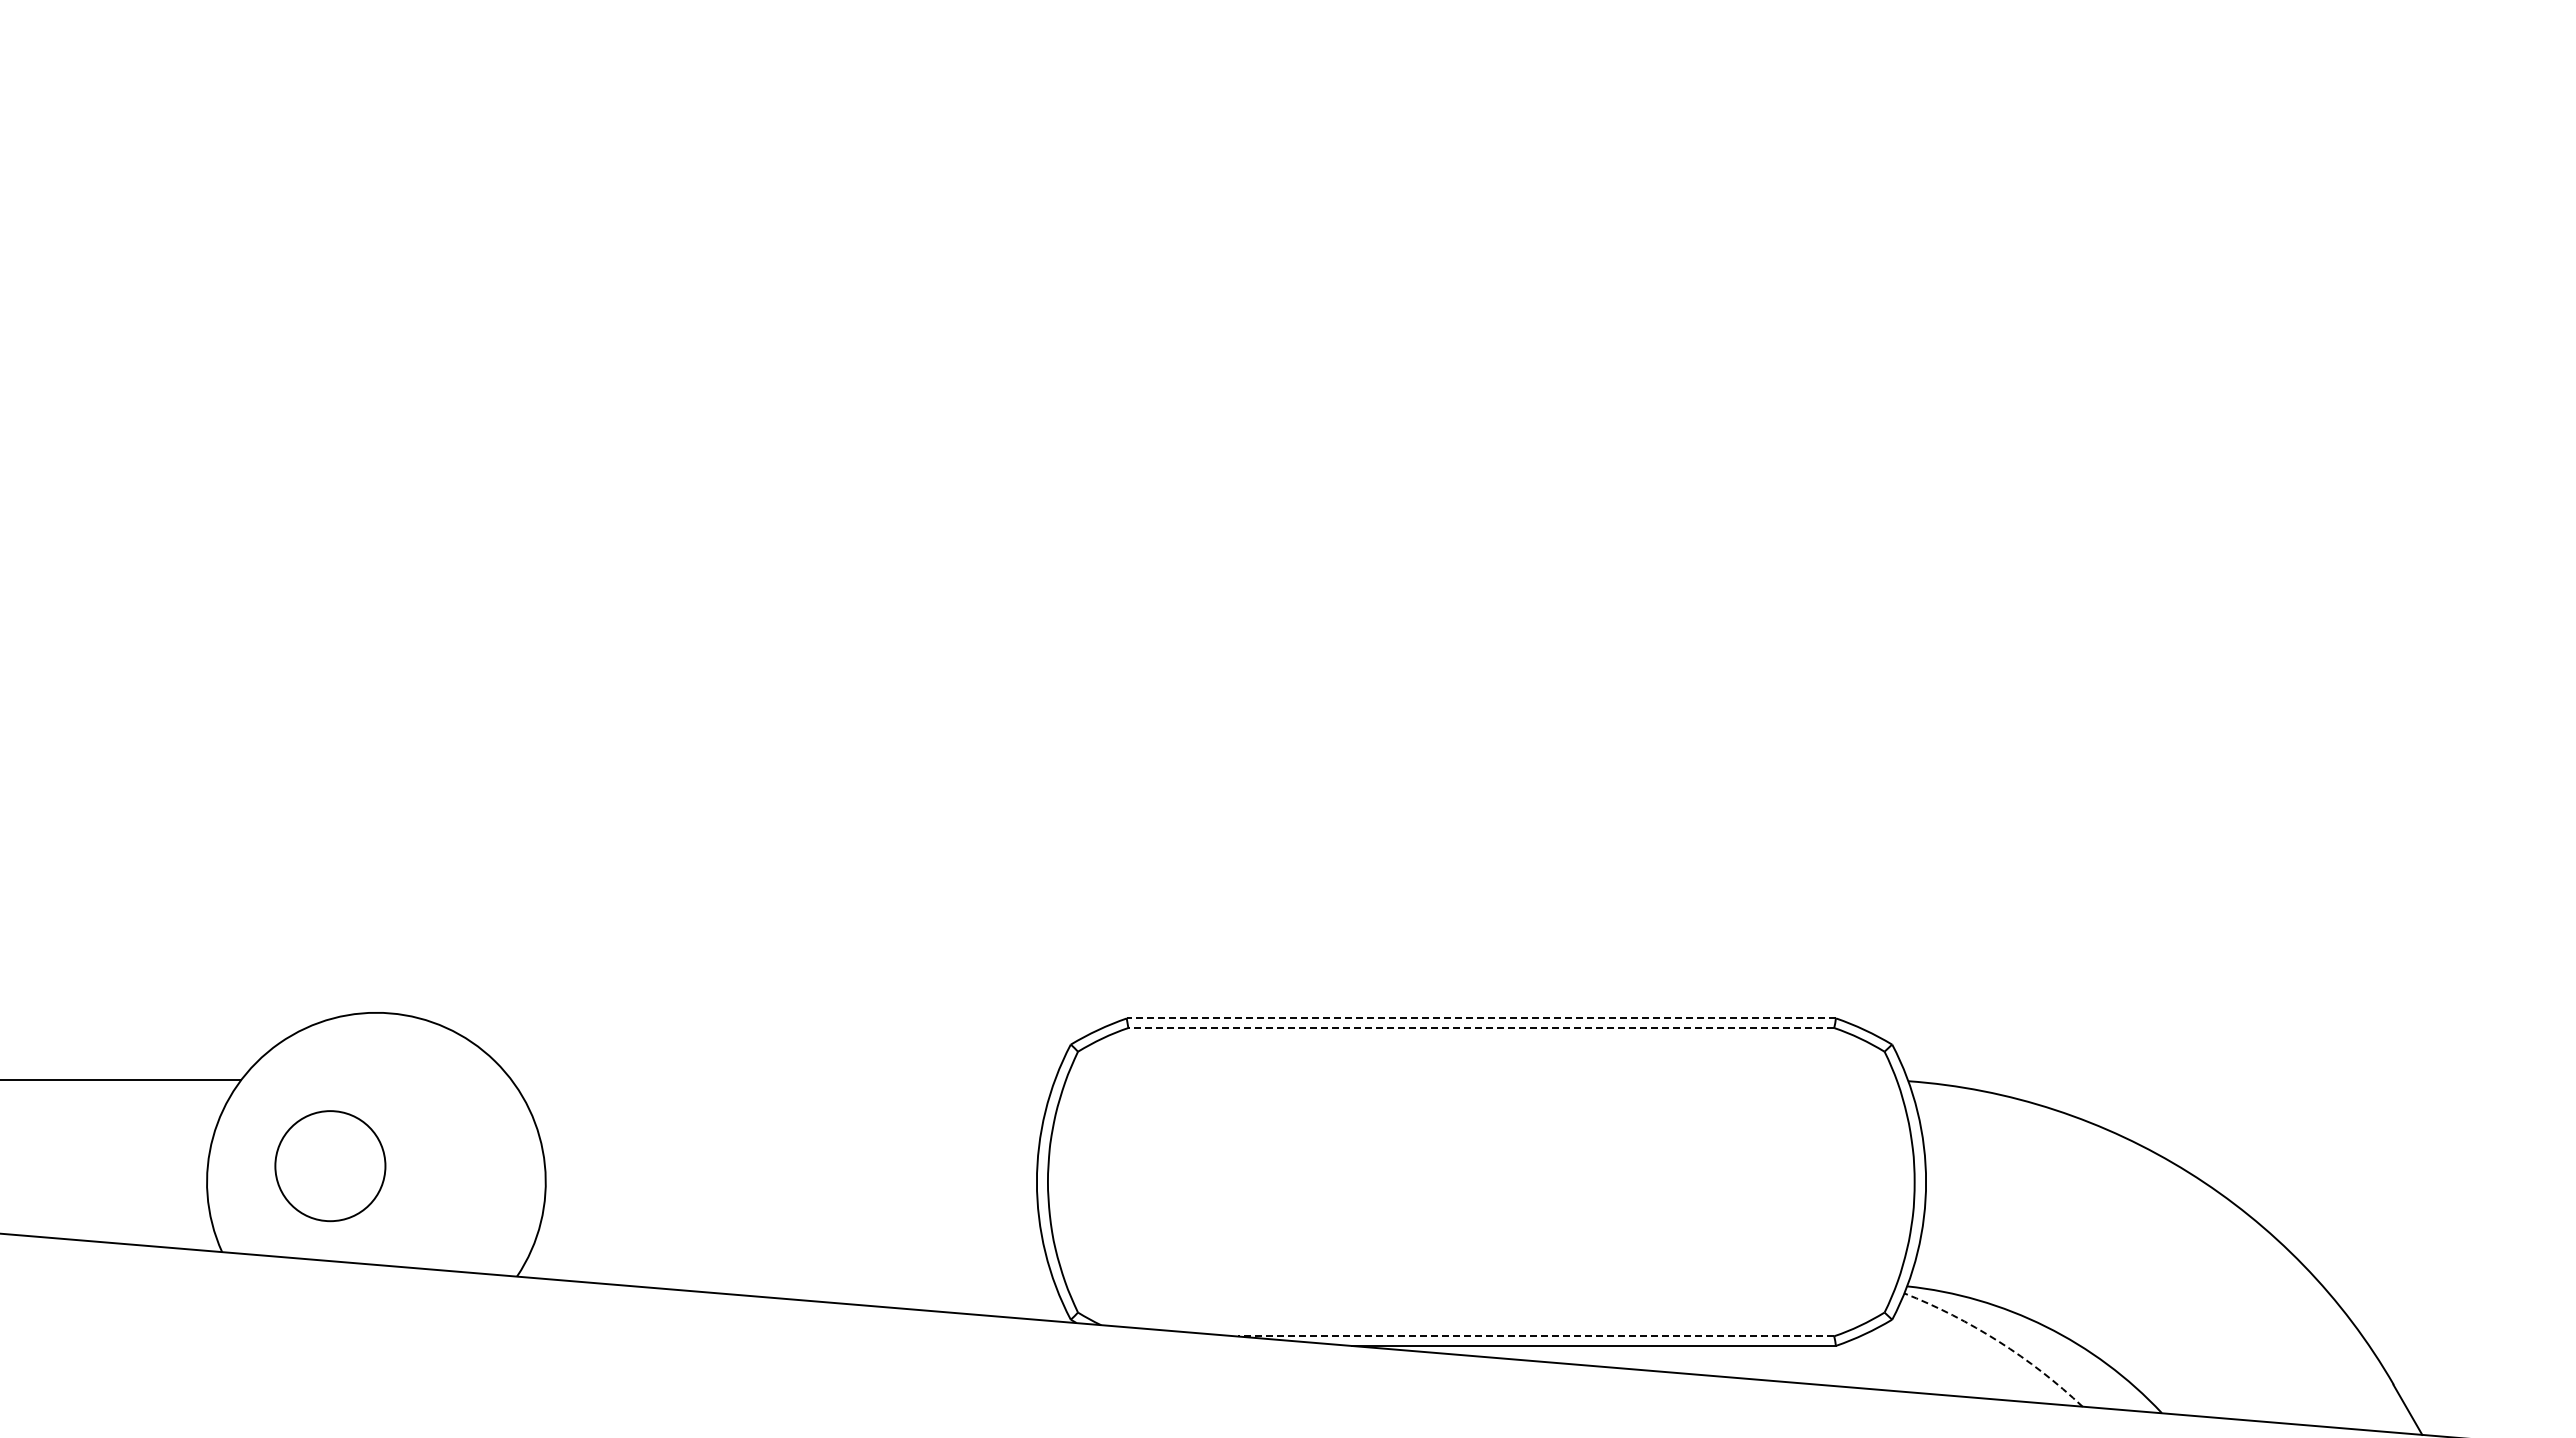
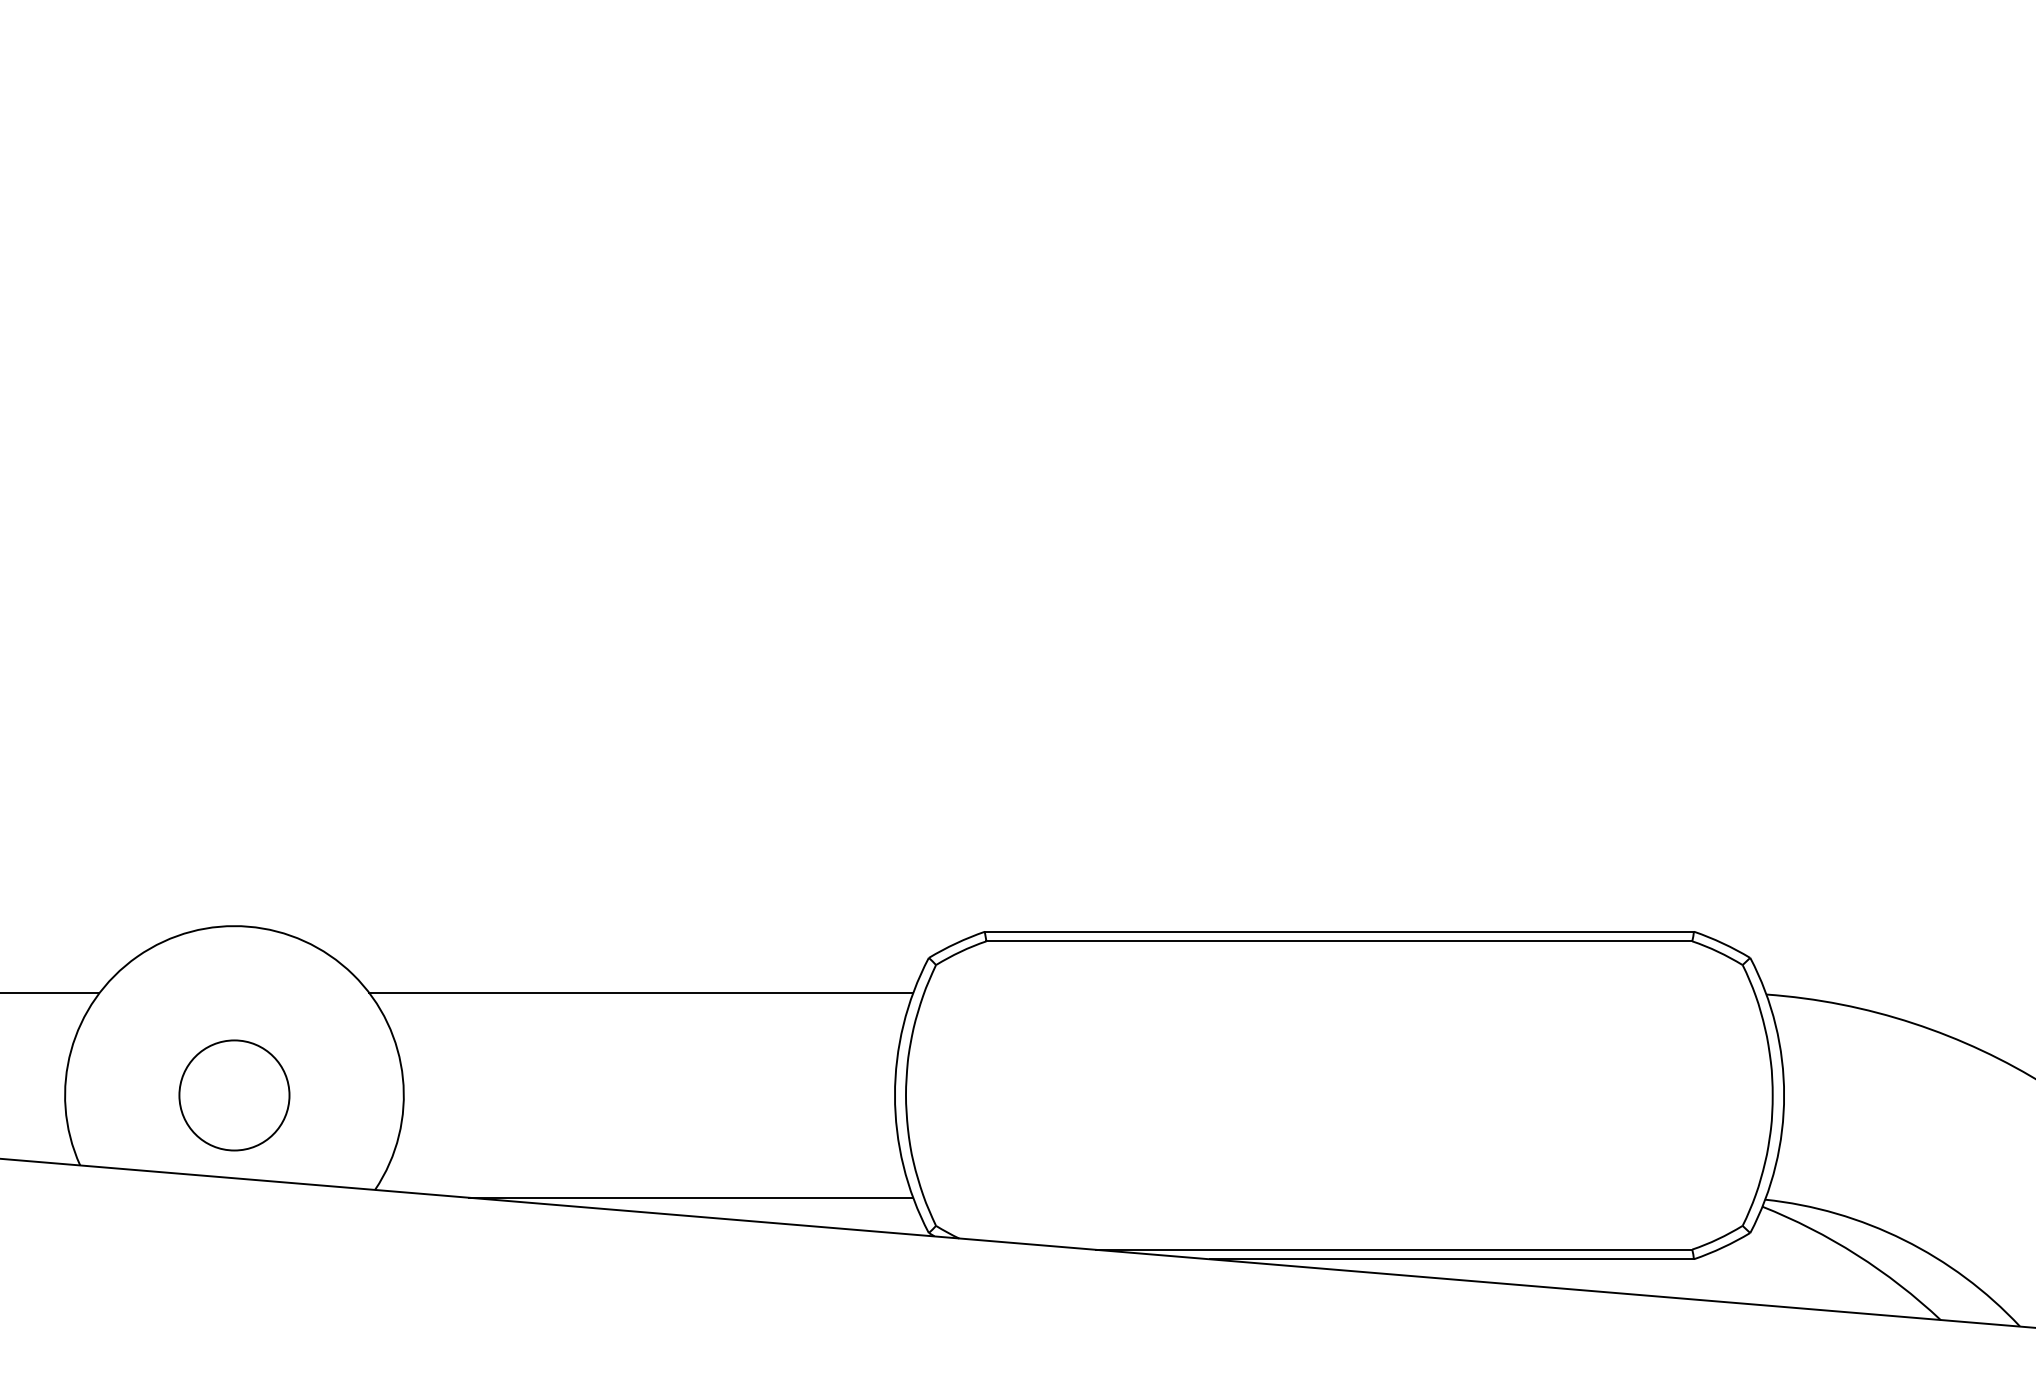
line: (1481, 1018) -> (1339, 931), dashed -> solid
line: (1481, 1028) -> (1339, 941), dashed -> solid
line: (783, 1080) -> (641, 993), added
circle: (330, 1166) -> (234, 1095), moved
line: (833, 1284) -> (691, 1197), added
line: (1535, 1336) -> (1393, 1249), dashed -> solid
arc: (1998, 1341) -> (1856, 1254), dashed -> solid

